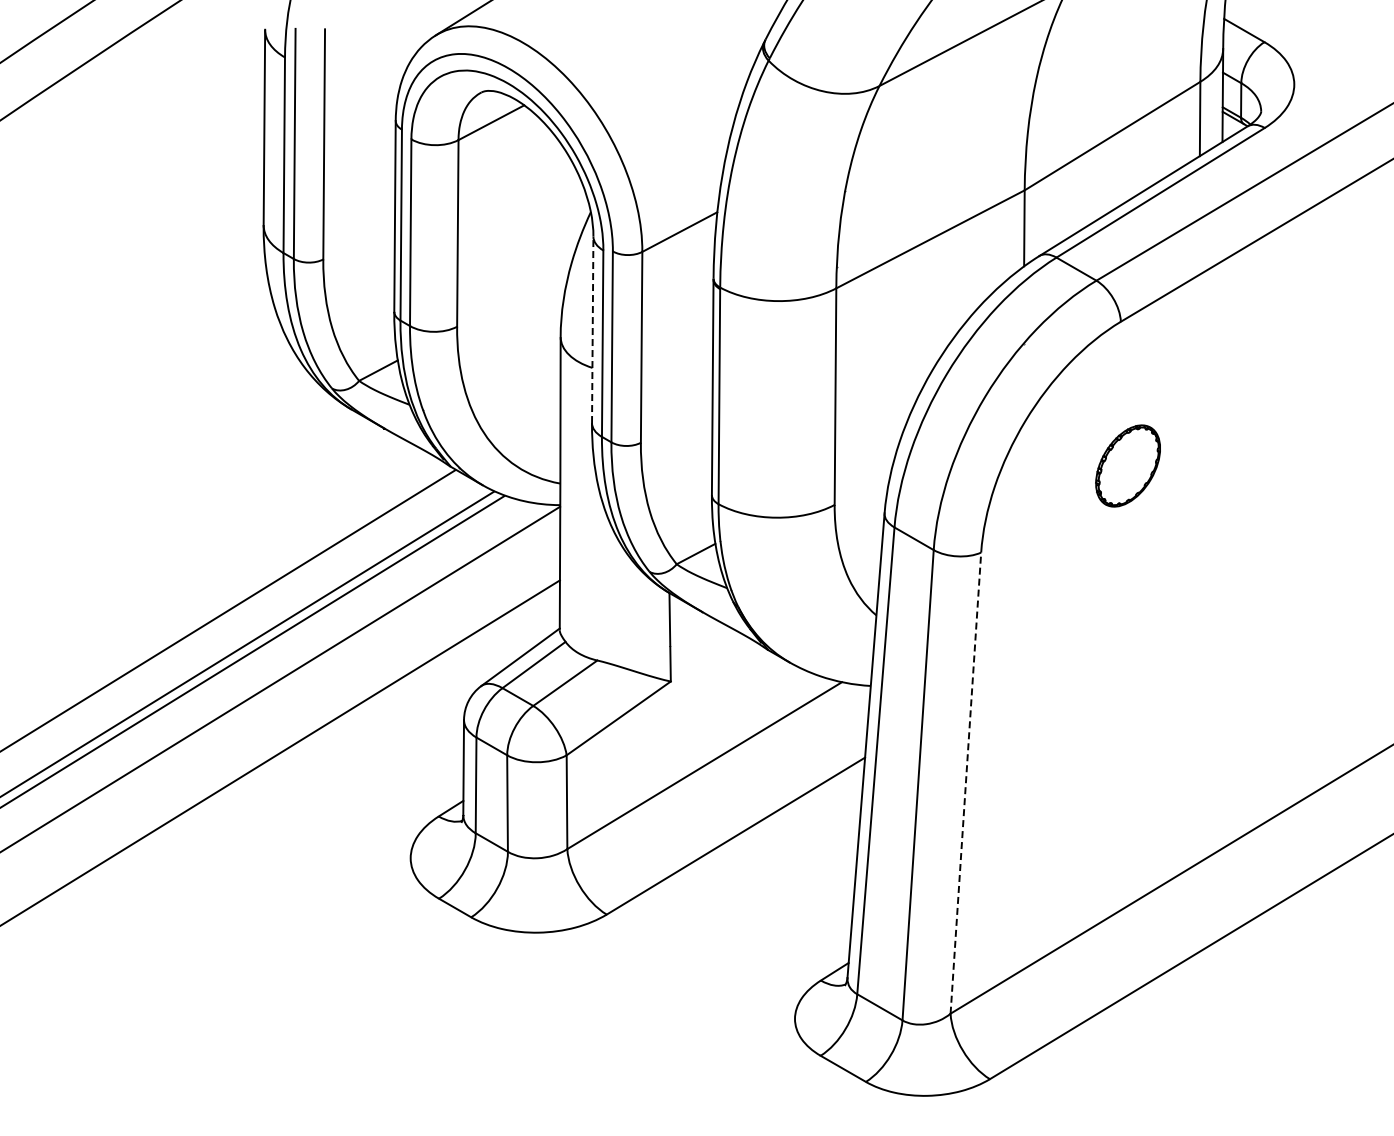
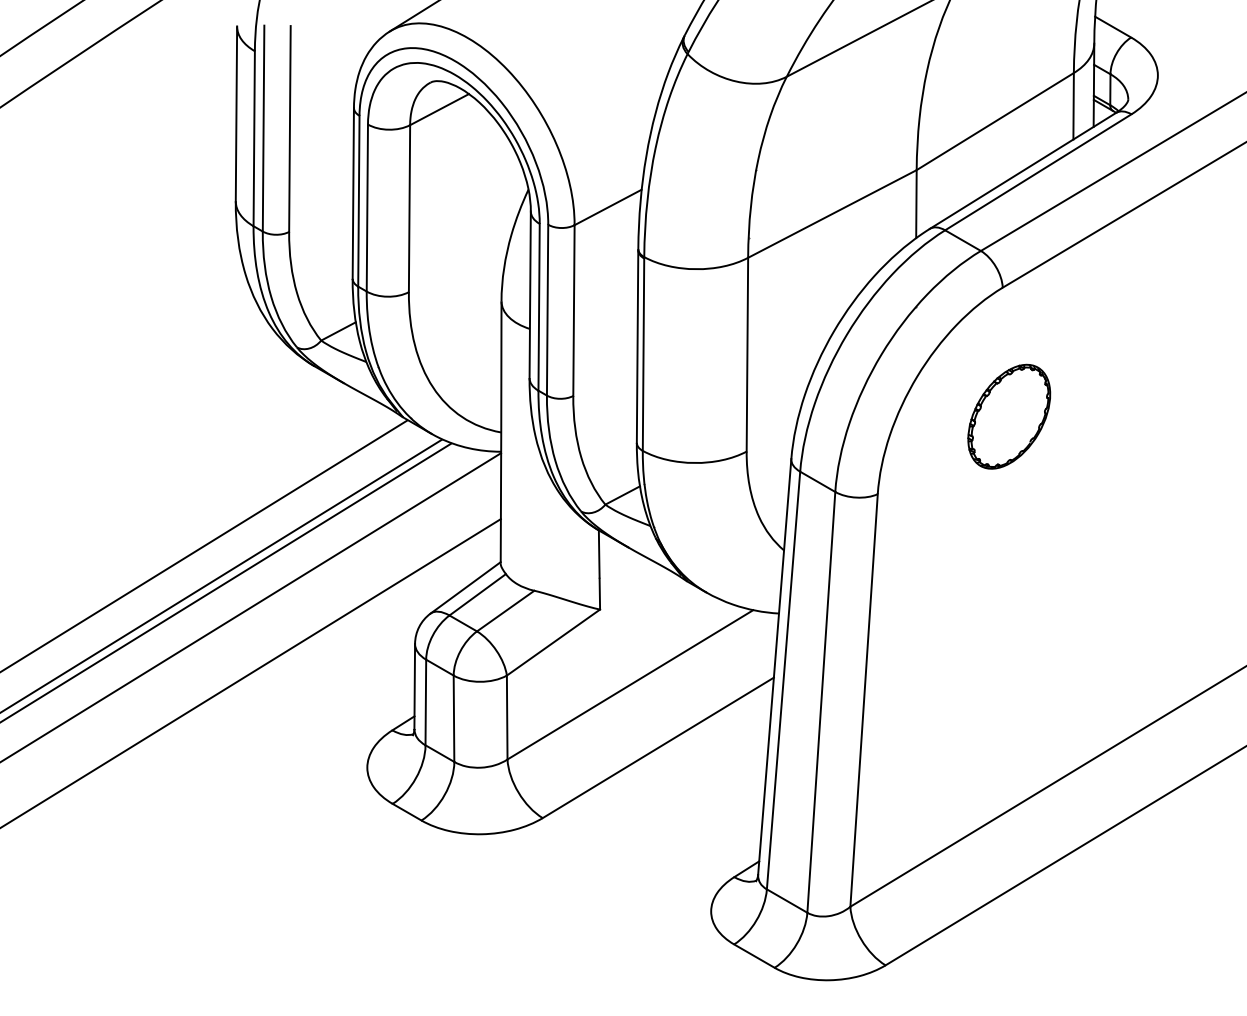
line: (592, 329) -> (530, 294), dashed -> solid
part: (1127, 465) -> (1008, 416), size x1.43
line: (965, 782) -> (863, 699), dashed -> solid

